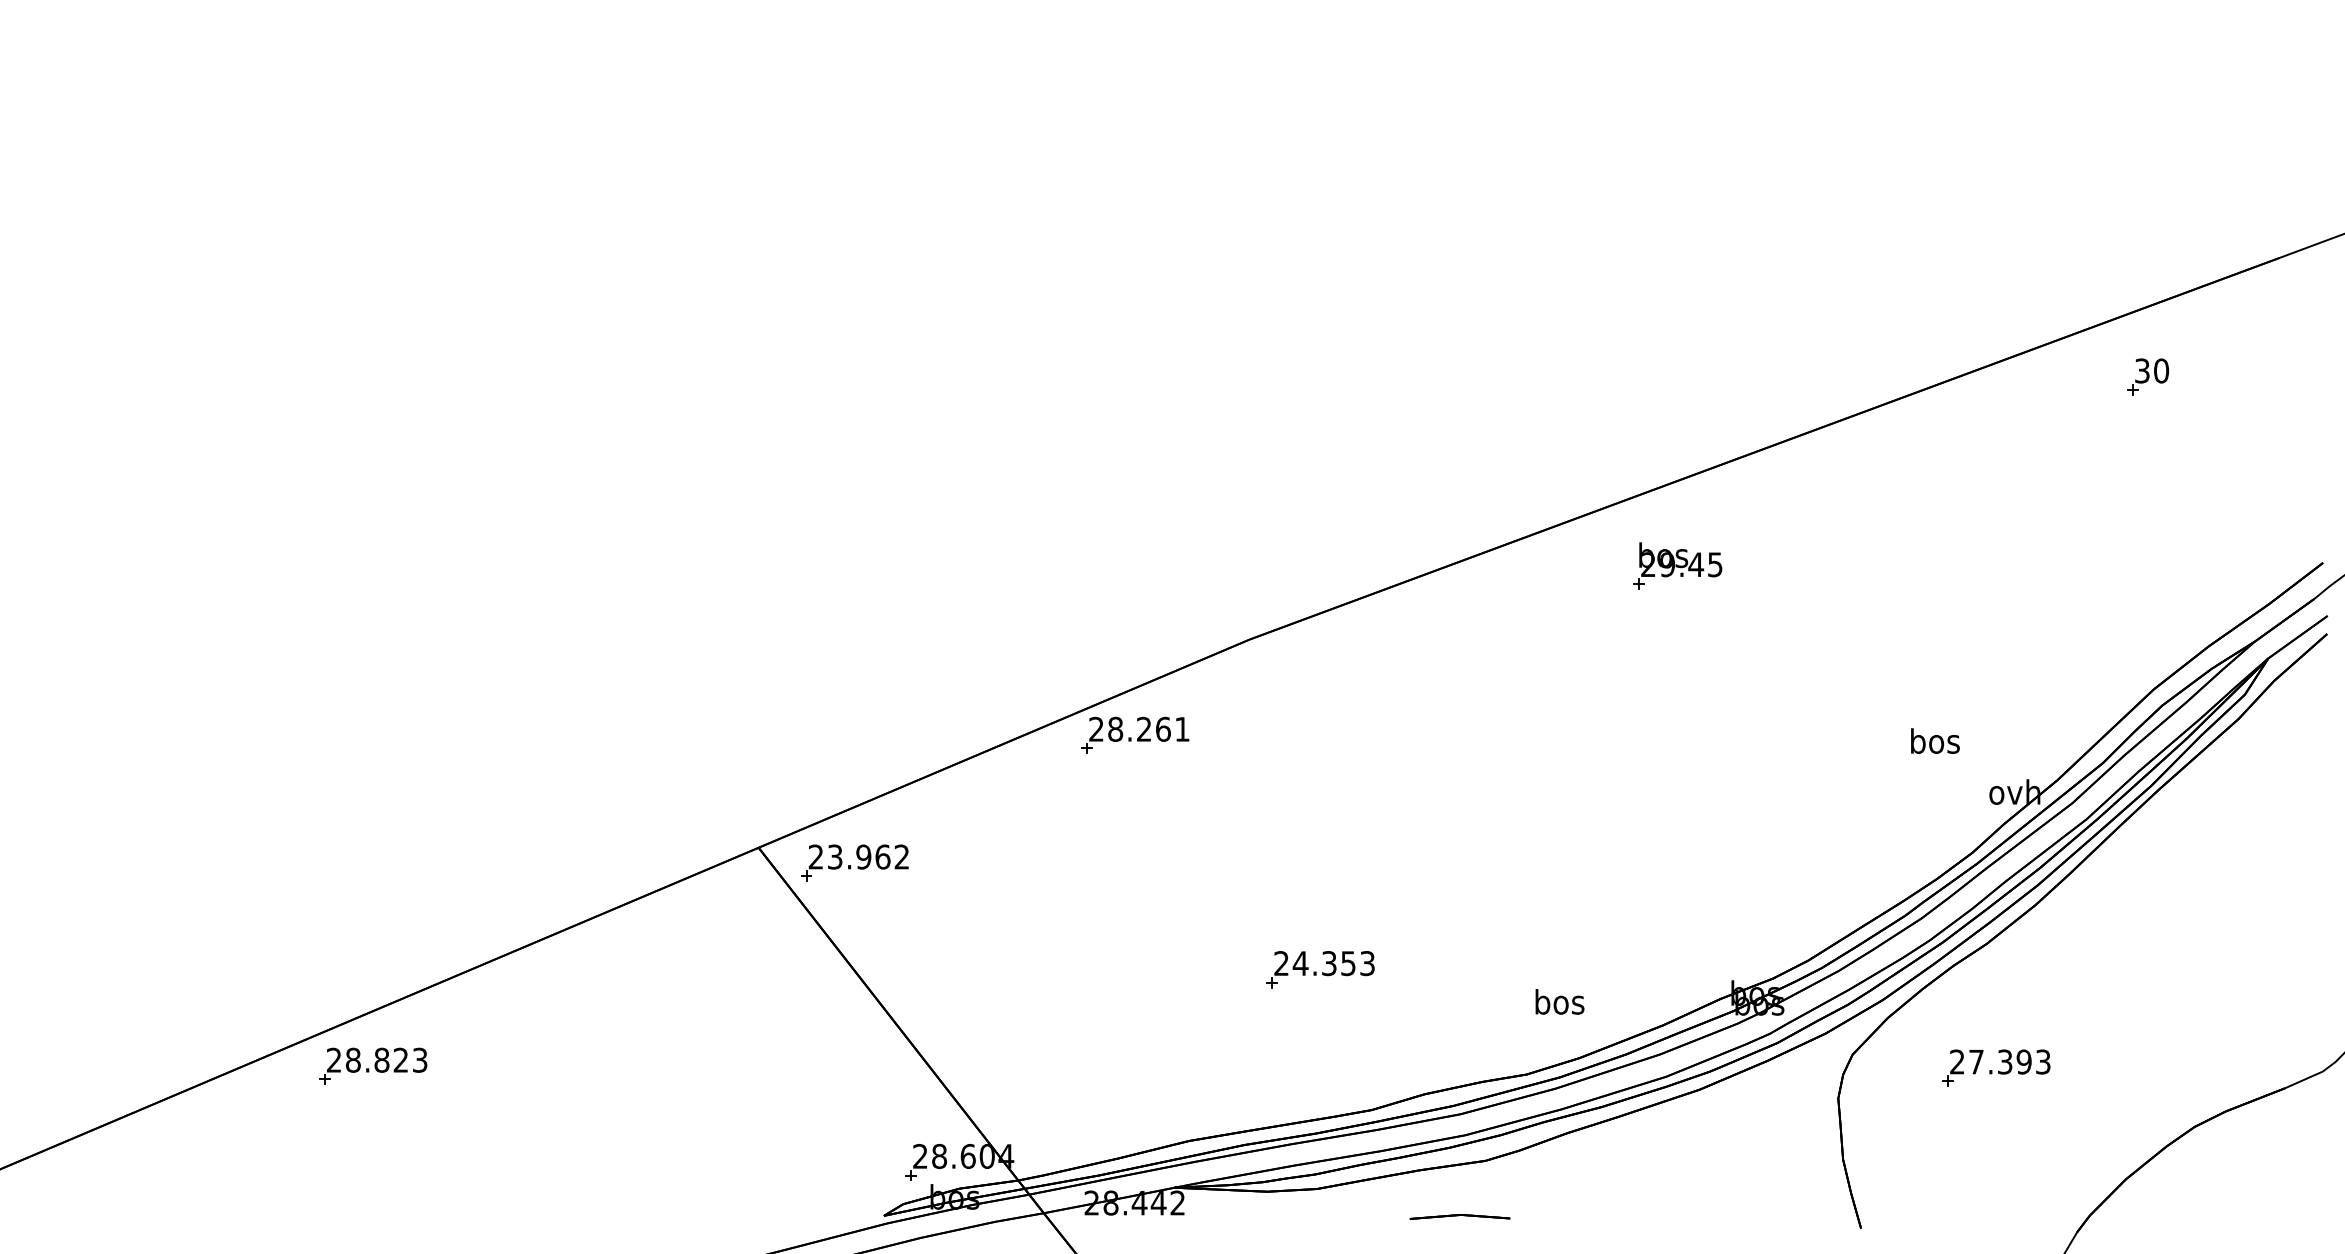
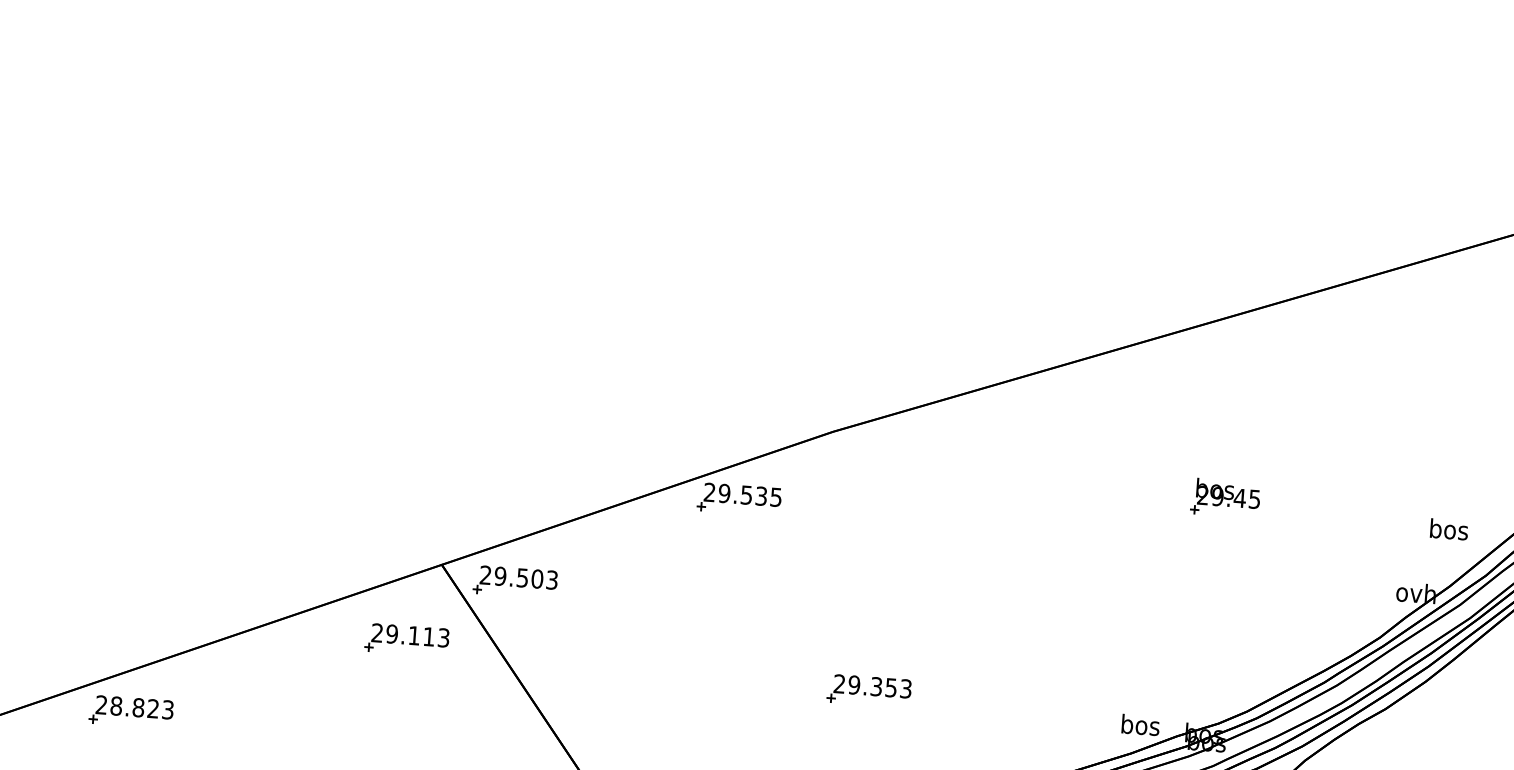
part: (1677, 565) -> (1225, 497), moved
text: (1148, 728) -> (750, 494), 28.261 -> 29.535
text: (1935, 740) -> (1449, 529), moved
text: (868, 856) -> (526, 577), 23.962 -> 29.503
part: (721, 947) -> (407, 639), added
text: (1300, 963) -> (854, 685), 24.353 -> 29.353
text: (1559, 1001) -> (1140, 724), moved

